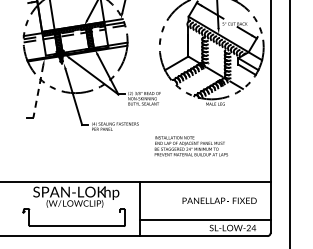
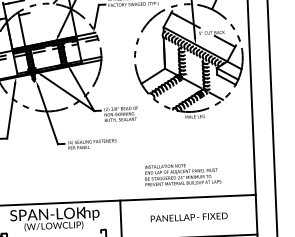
line: (38, 91) -> (11, 111), dashed -> solid
text: (190, 146) -> (182, 174), moved
text: (219, 200) -> (189, 217), moved

